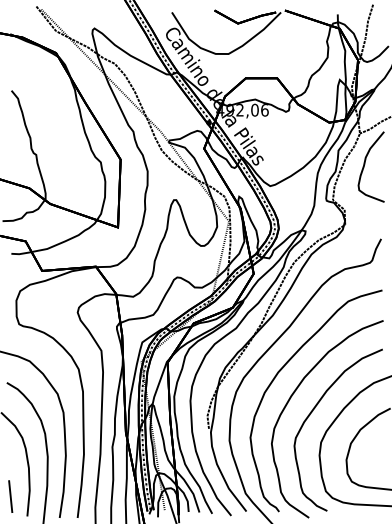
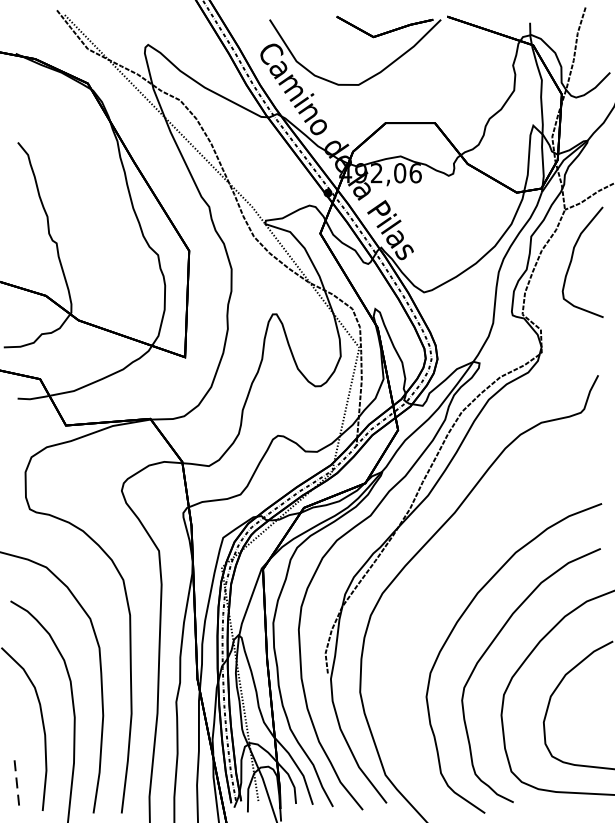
curve: (283, 368) -> (444, 578), removed
line: (10, 496) -> (16, 779), solid -> dashed

